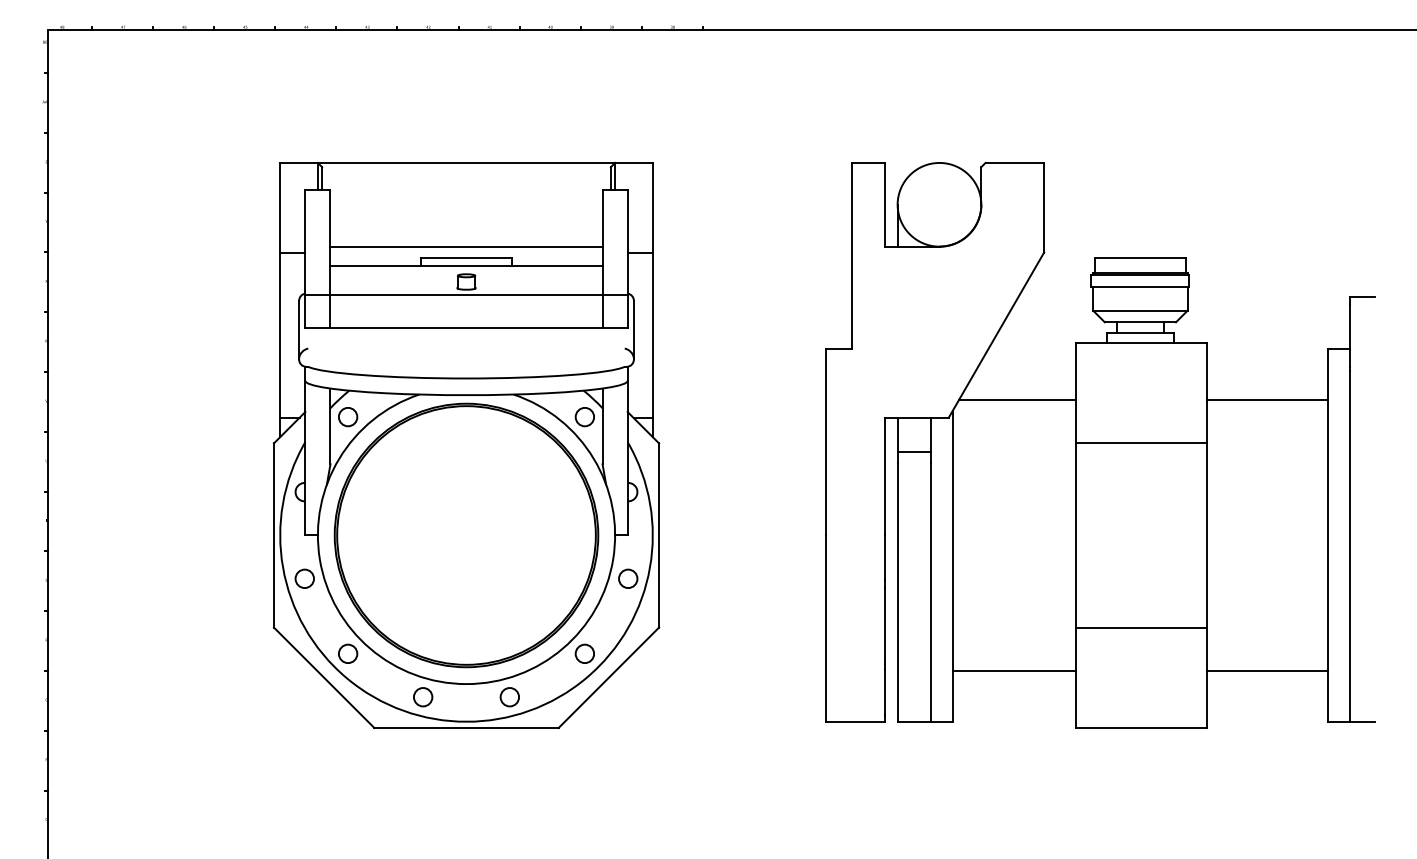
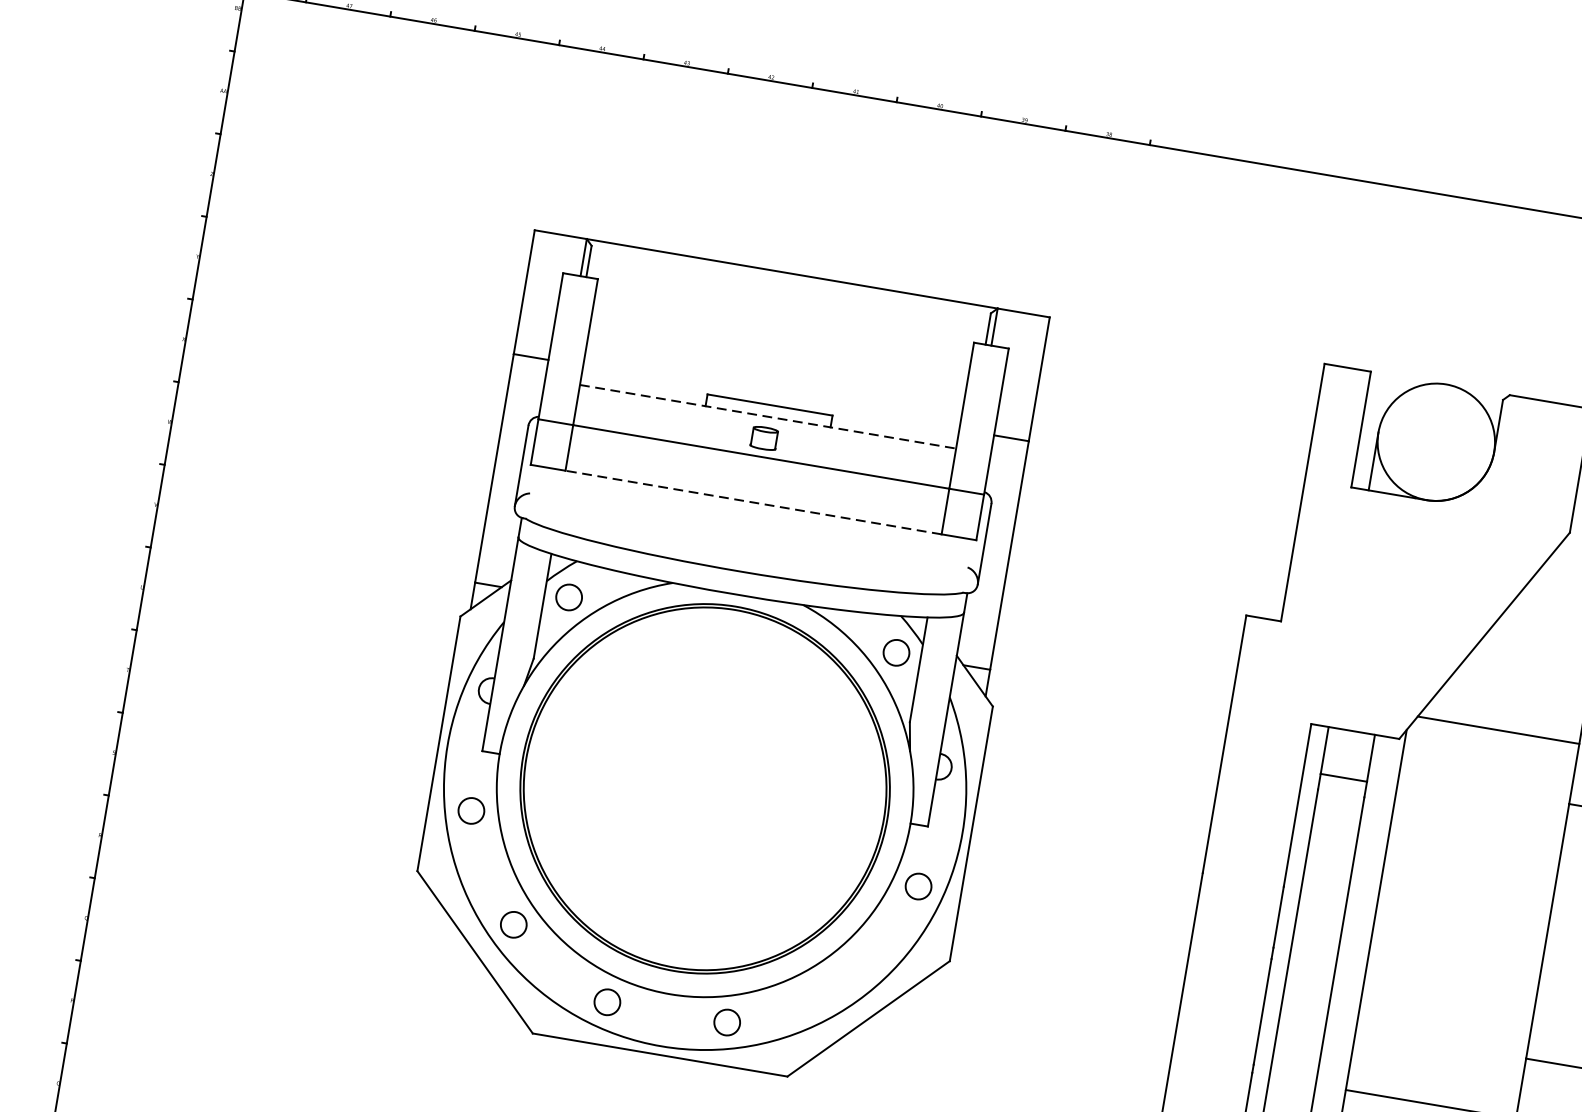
line: (466, 246) -> (772, 389), removed
line: (467, 266) -> (769, 417), solid -> dashed
line: (466, 328) -> (753, 502), solid -> dashed
circle: (584, 653) -> (840, 979), removed

